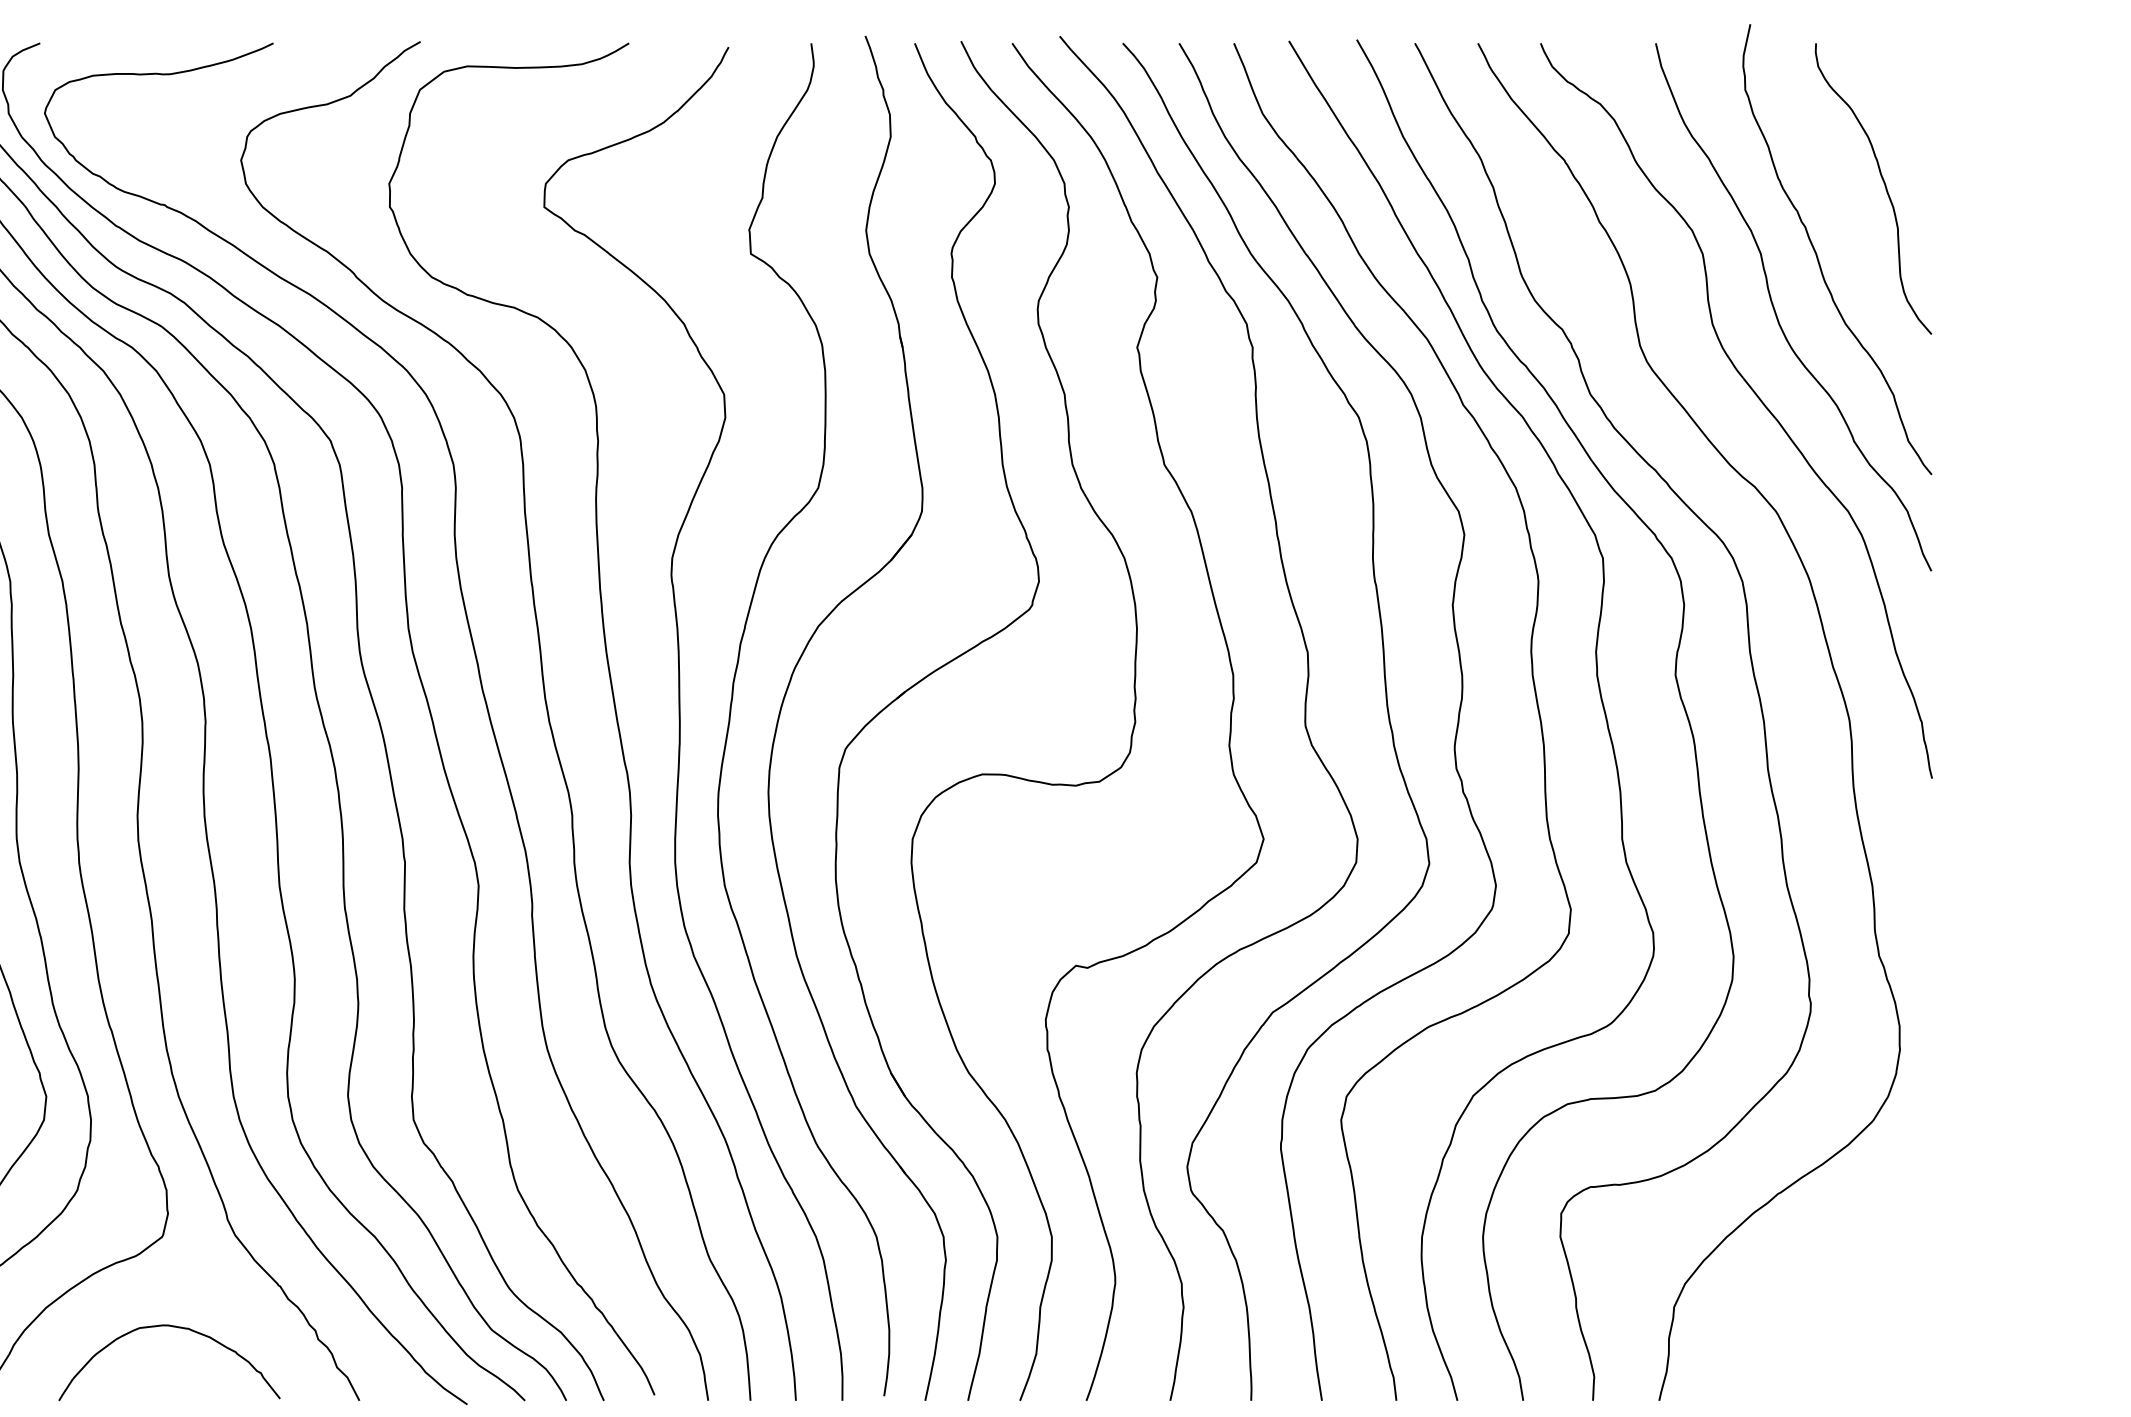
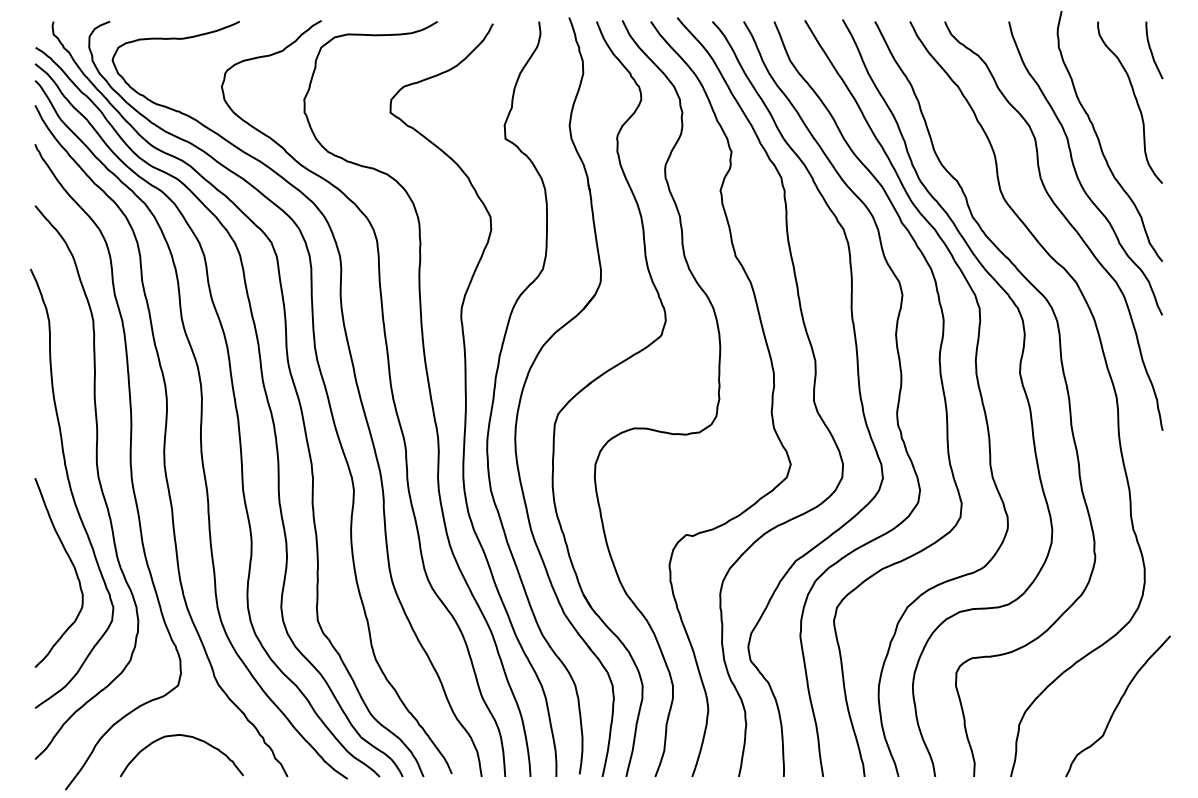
curve: (1913, 97) -> (1152, 51), added
curve: (1850, 1274) -> (1117, 706), added

